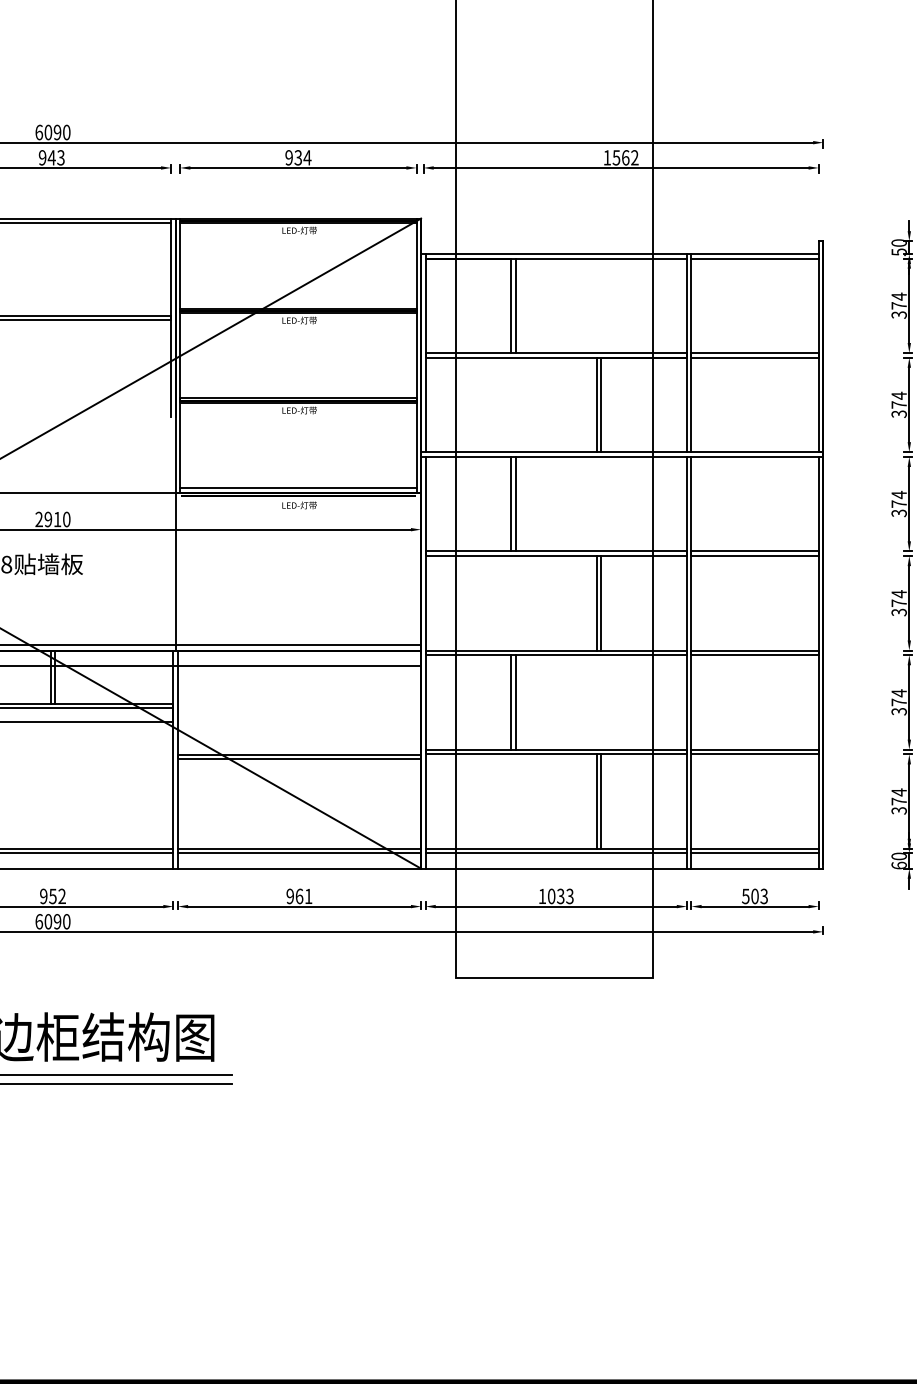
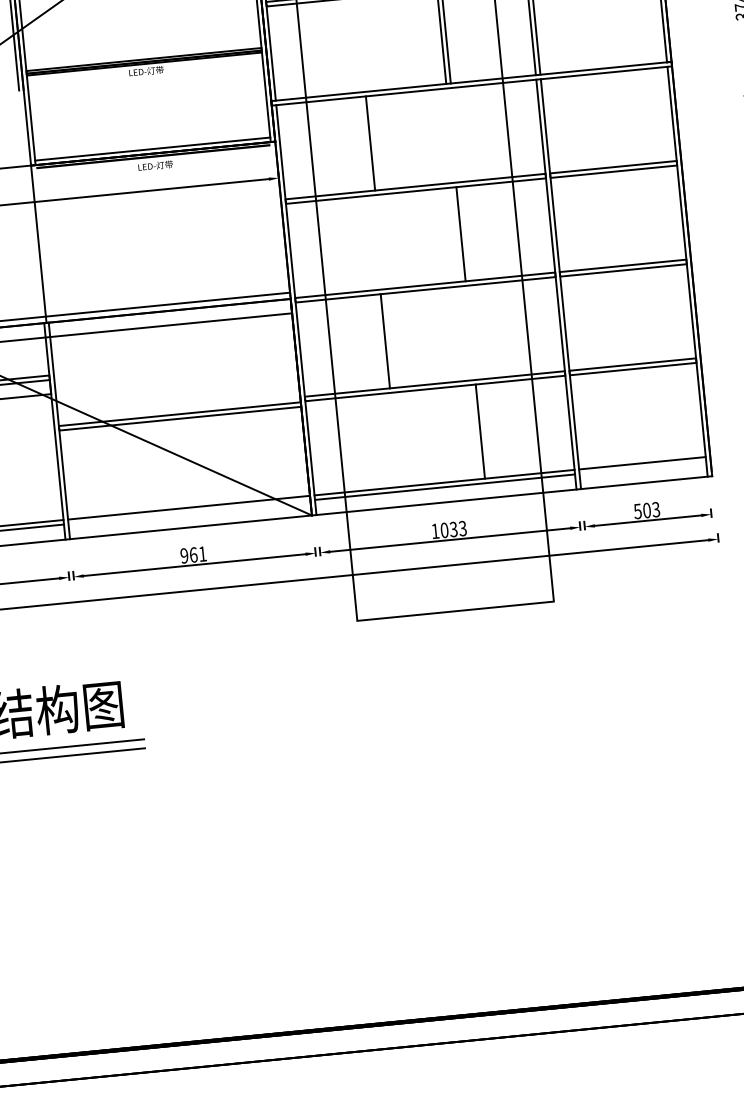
line: (511, 503) -> (366, 143), removed
line: (601, 603) -> (465, 233), removed
line: (515, 702) -> (389, 340), removed
line: (601, 801) -> (484, 431), removed
line: (299, 853) -> (189, 512), removed
line: (754, 853) -> (642, 467), removed

